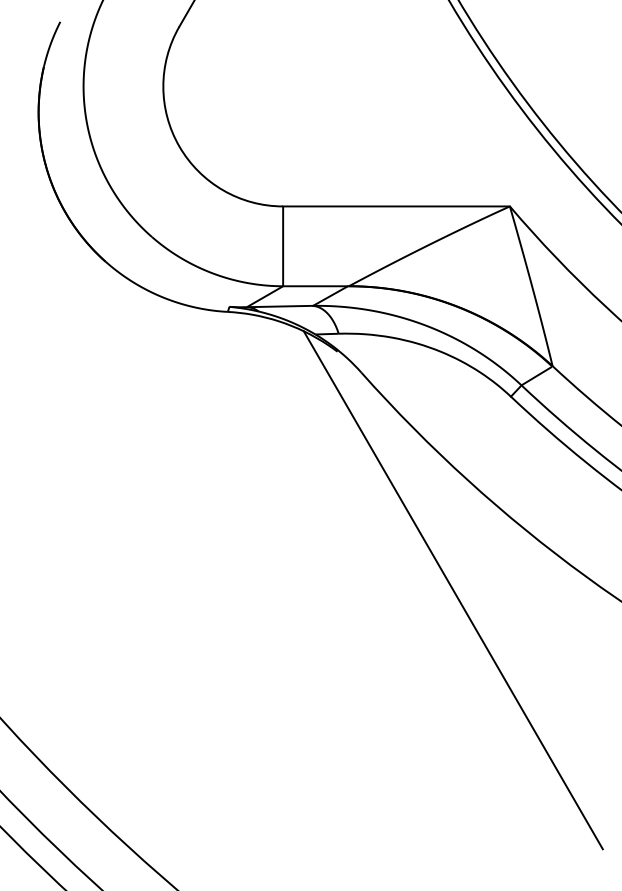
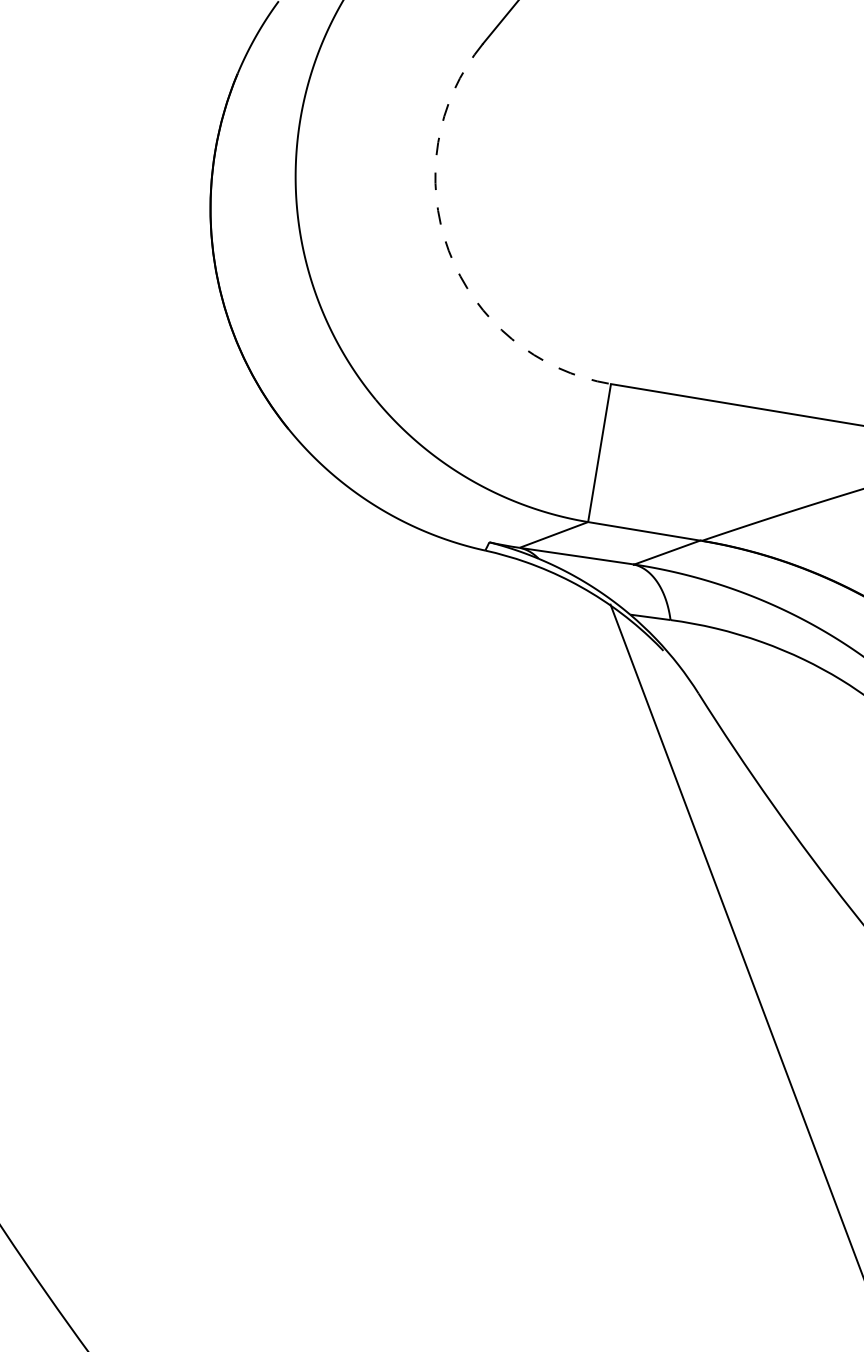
arc: (179, 146) -> (448, 250), solid -> dashed

